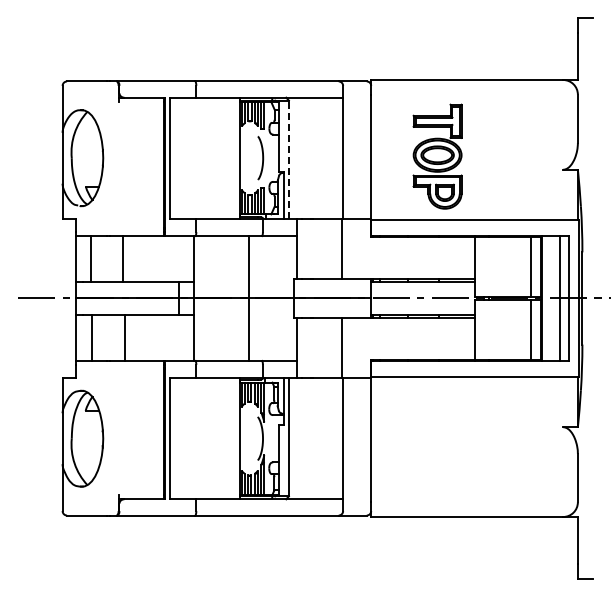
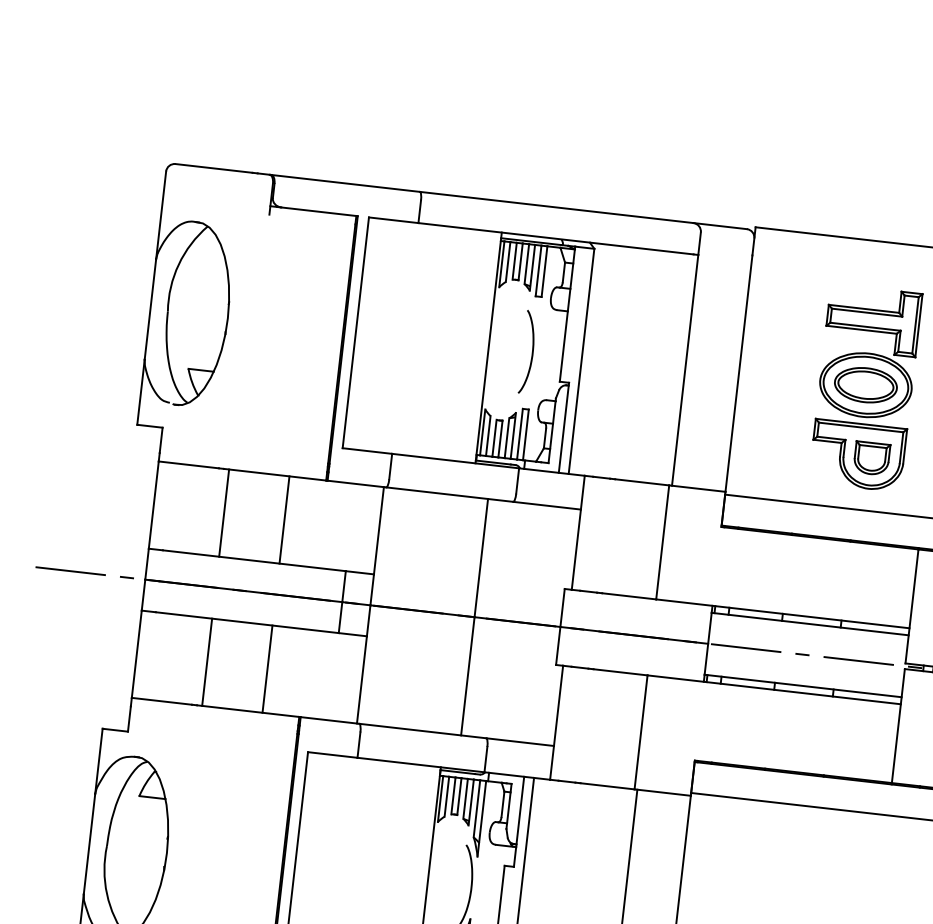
line: (288, 159) -> (580, 360), dashed -> solid
line: (90, 259) -> (223, 513), moved
line: (123, 259) -> (284, 520), moved
line: (91, 337) -> (206, 661), moved
line: (125, 337) -> (267, 668), moved

